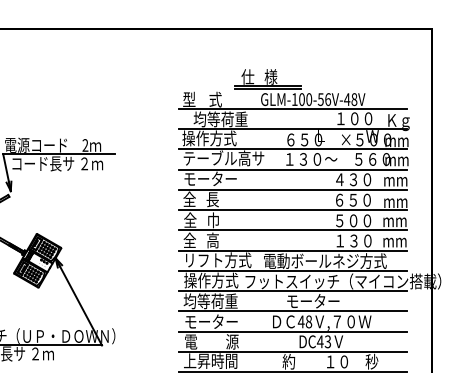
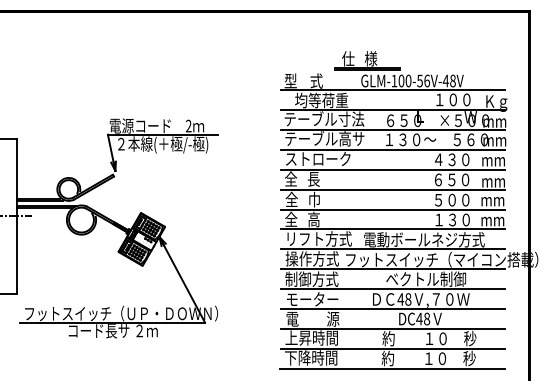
text: (223, 137) -> (324, 118), 操作方式 -> テーブル寸法
text: (58, 164) -> (162, 144), コード長サ ２ｍ -> ２本線(＋極/-極)
text: (217, 178) -> (318, 158), モーター -> ストローク
text: (210, 300) -> (311, 278), 均等荷重 -> 制御方式
text: (327, 300) -> (426, 278), モーター -> ベクトル制御
text: (328, 341) -> (427, 318), DC43 -> DC48

